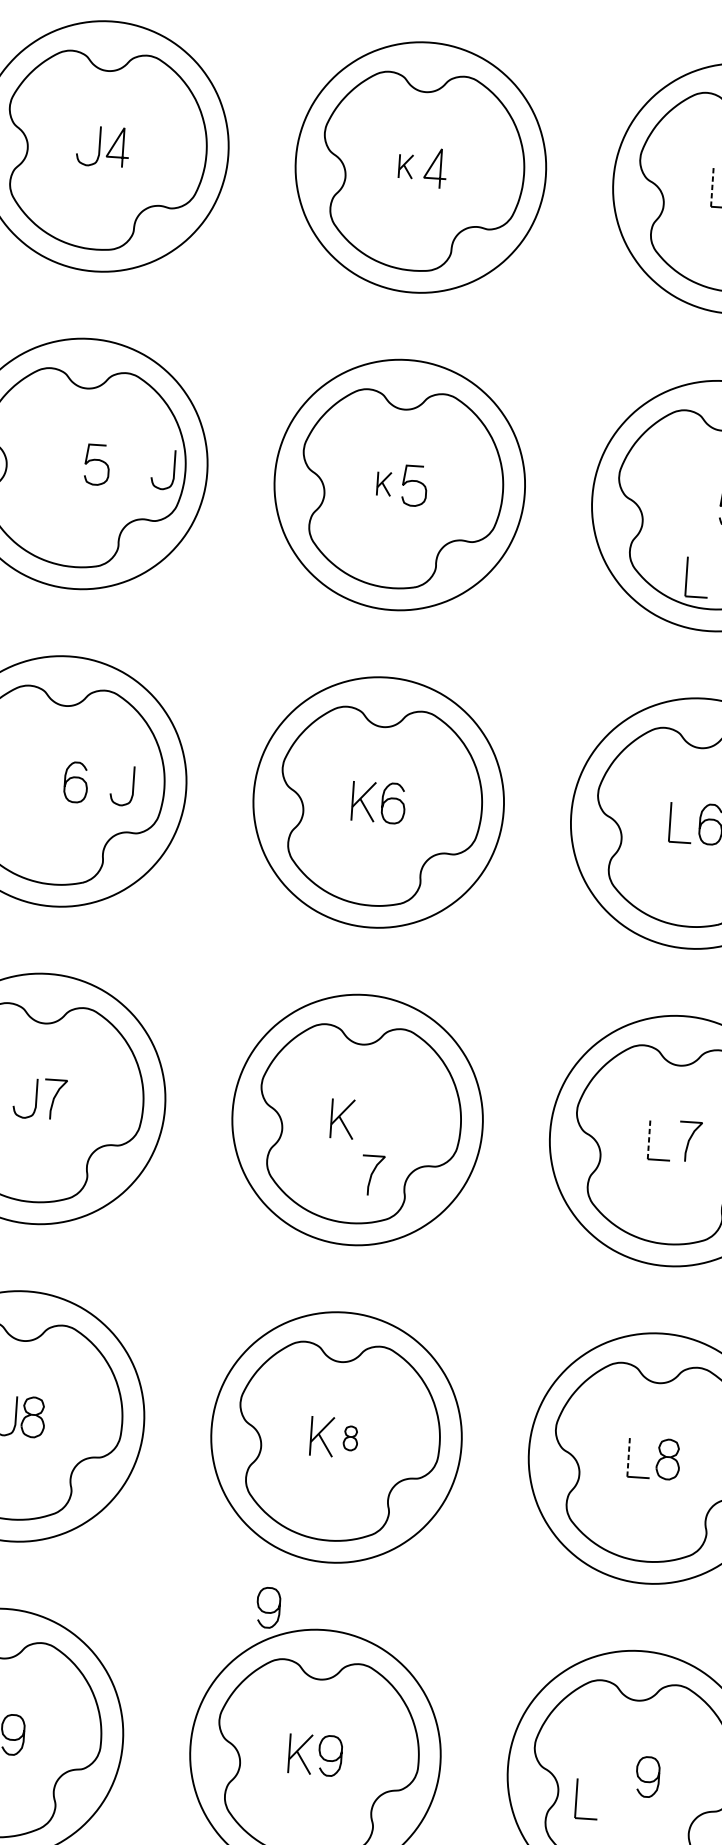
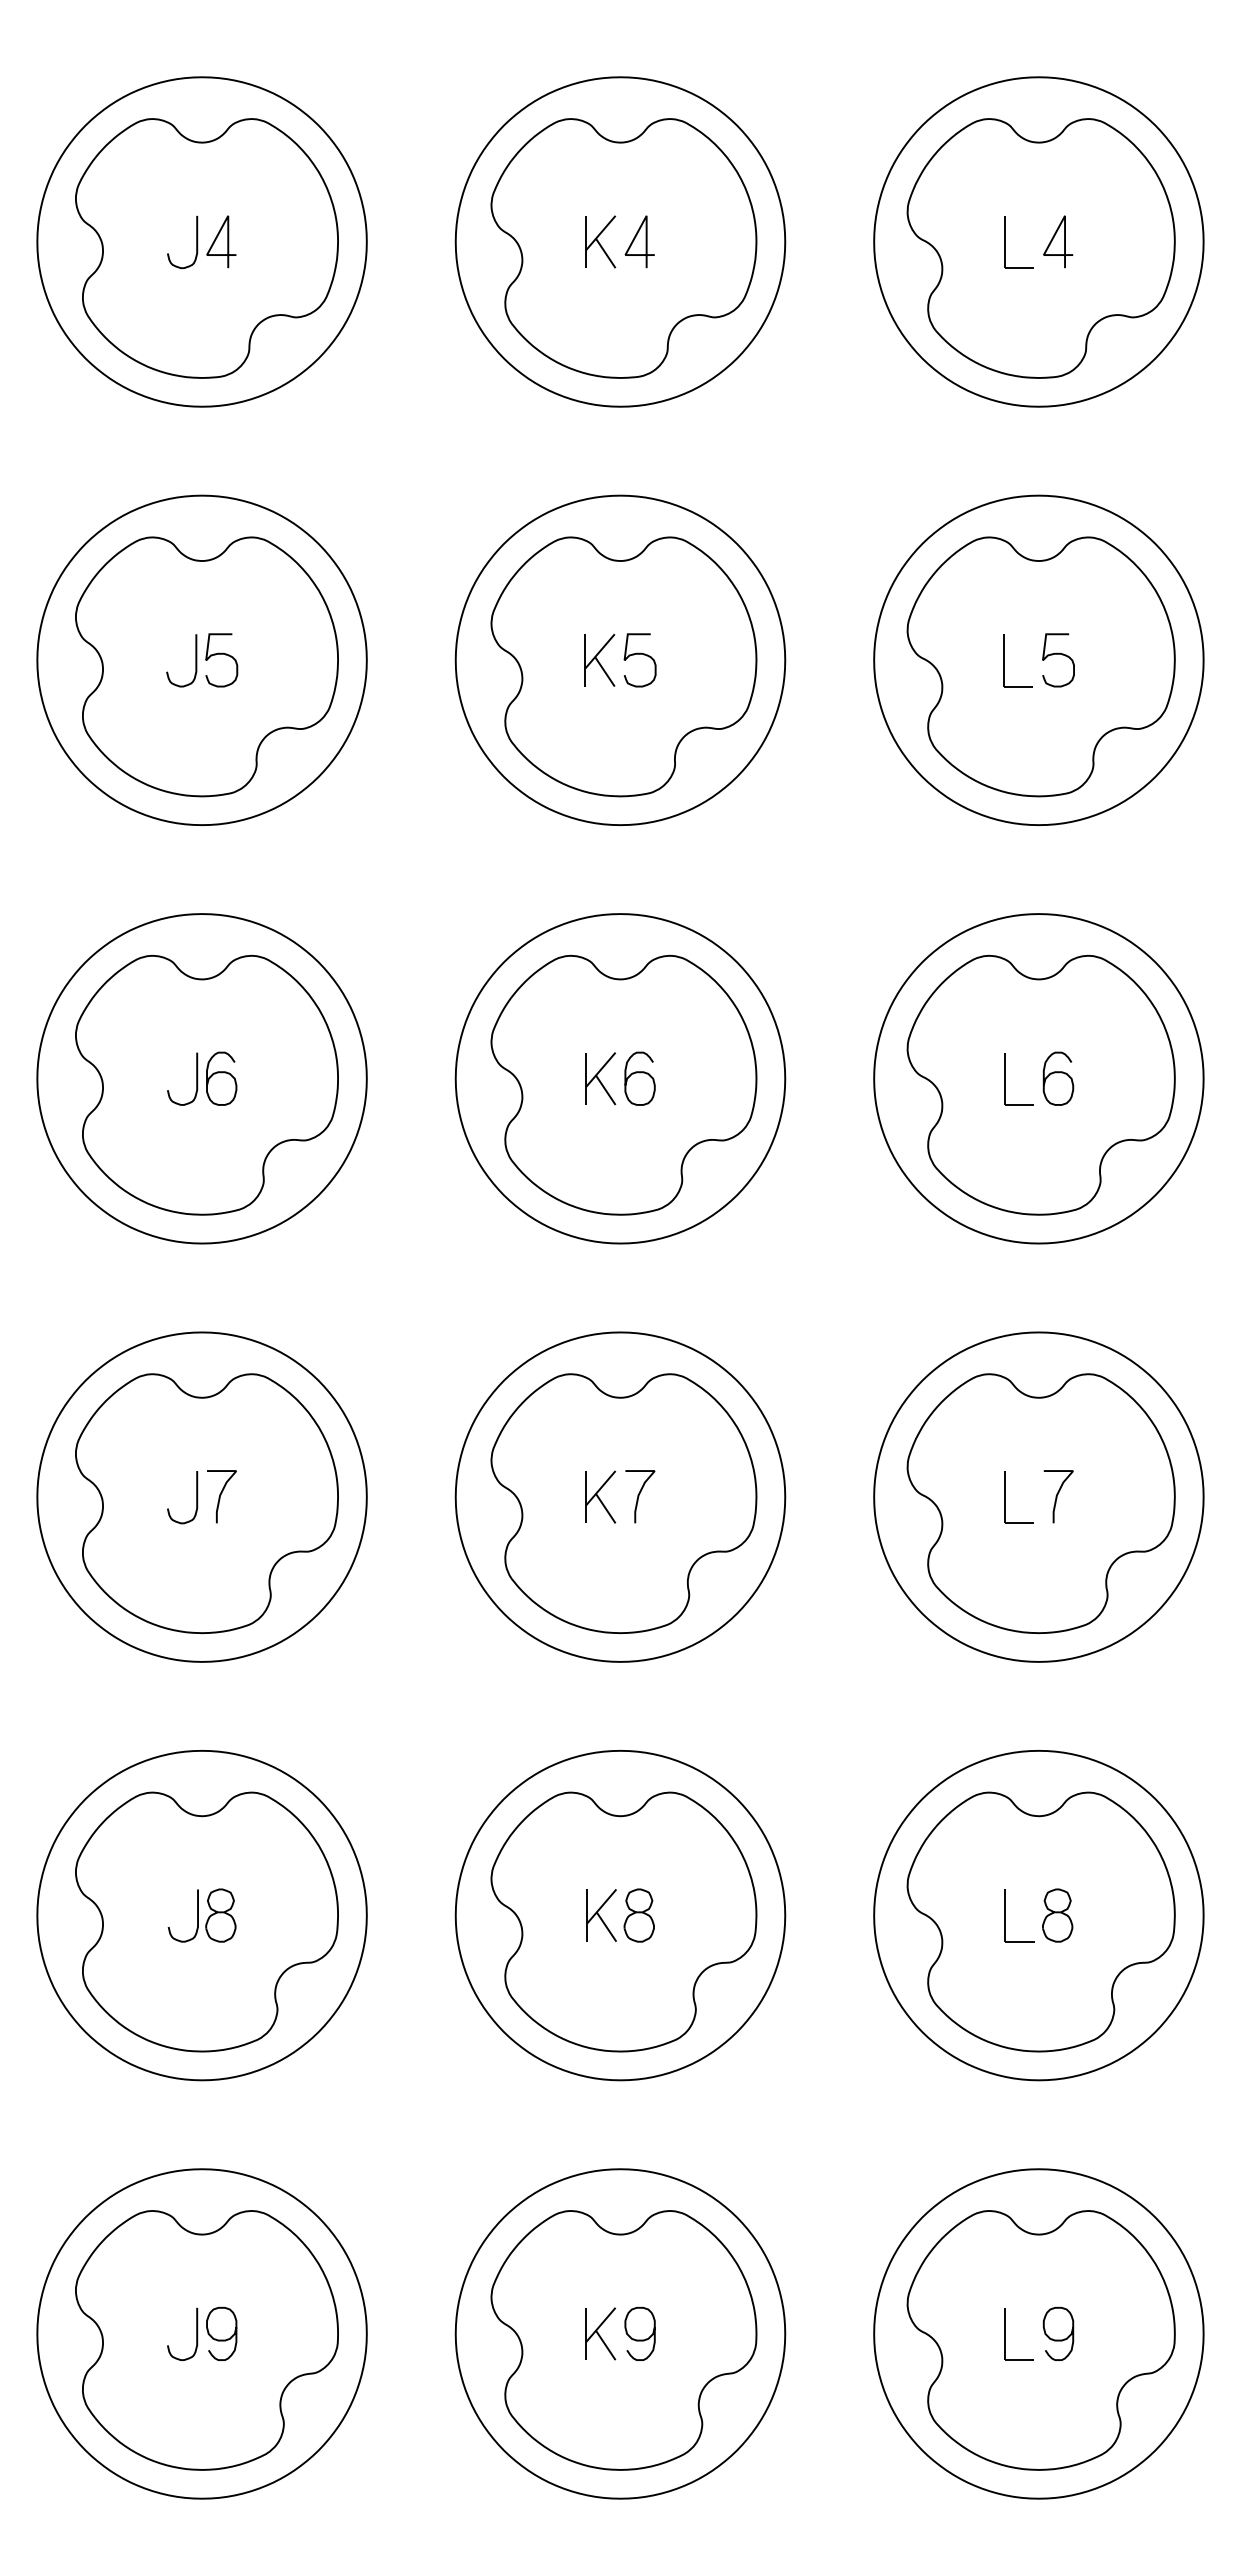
part: (405, 166) -> (600, 241), size x1.67
line: (712, 186) -> (1004, 241), dashed -> solid
curve: (173, 470) -> (195, 660), moved
part: (383, 484) -> (599, 660), size x1.67
part: (687, 576) -> (1004, 660), moved
curve: (132, 785) -> (196, 1078), moved
line: (649, 1138) -> (1004, 1496), dashed -> solid
curve: (372, 1175) -> (639, 1496), moved
part: (350, 1438) -> (638, 1915), size x1.67
line: (628, 1456) -> (1005, 1915), dashed -> solid
curve: (267, 1612) -> (545, 2150), removed
part: (577, 1798) -> (1005, 2334), moved

